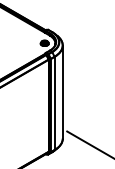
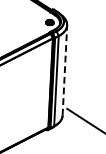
line: (62, 92) -> (64, 70), solid -> dashed

